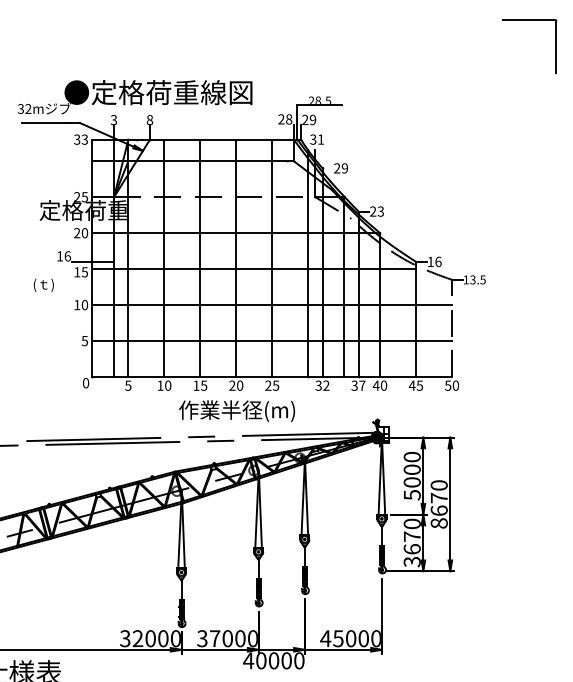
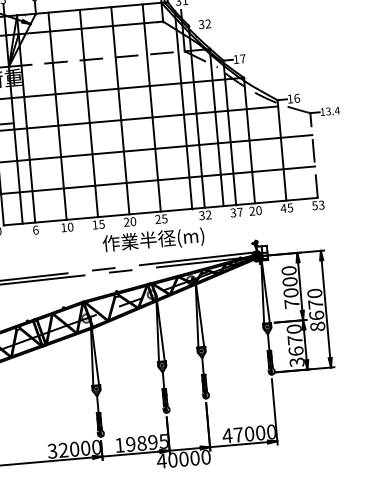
text: (341, 168) -> (205, 24), 29 -> 32
text: (376, 211) -> (239, 59), 23 -> 17
text: (483, 279) -> (337, 110), 13.5 -> 13.4
text: (128, 385) -> (35, 229), 5 -> 6
text: (375, 385) -> (251, 211), 40 -> 20
text: (455, 385) -> (321, 205), 50 -> 53
text: (237, 411) -> (153, 240), moved
text: (412, 494) -> (292, 303), 5000 -> 7000
text: (227, 638) -> (141, 443), 37000 -> 19895
text: (338, 638) -> (238, 434), 45000 -> 47000

